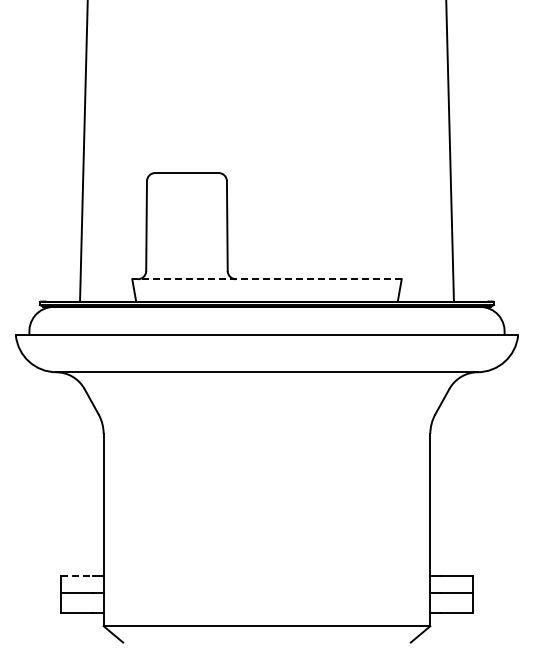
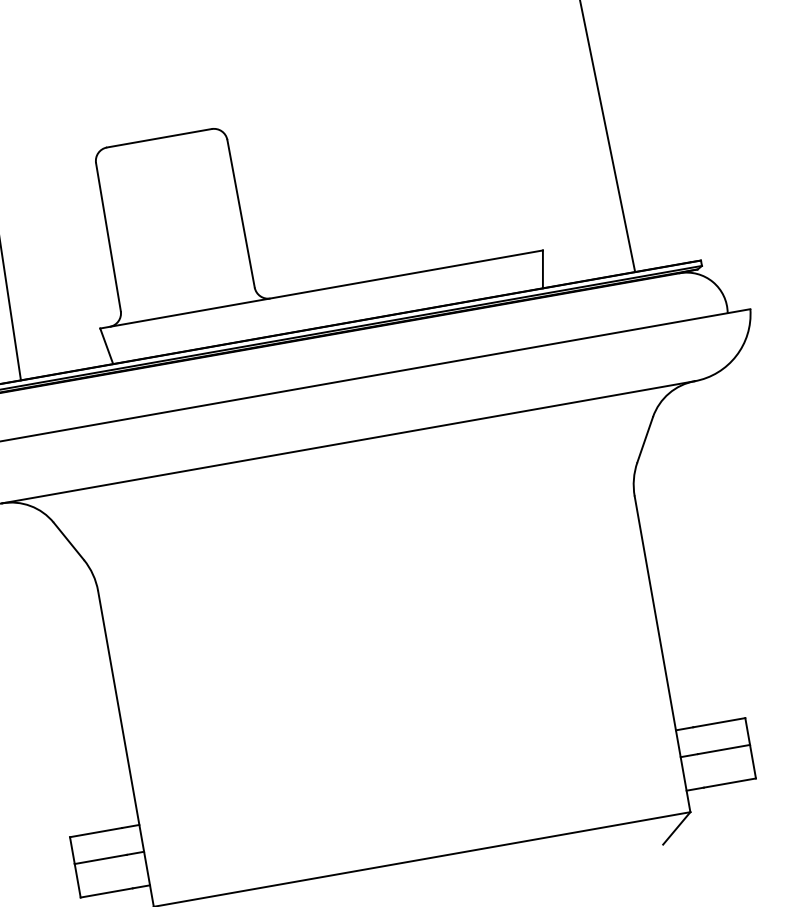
line: (267, 279) -> (322, 289), dashed -> solid
line: (77, 576) -> (96, 832), dashed -> solid

